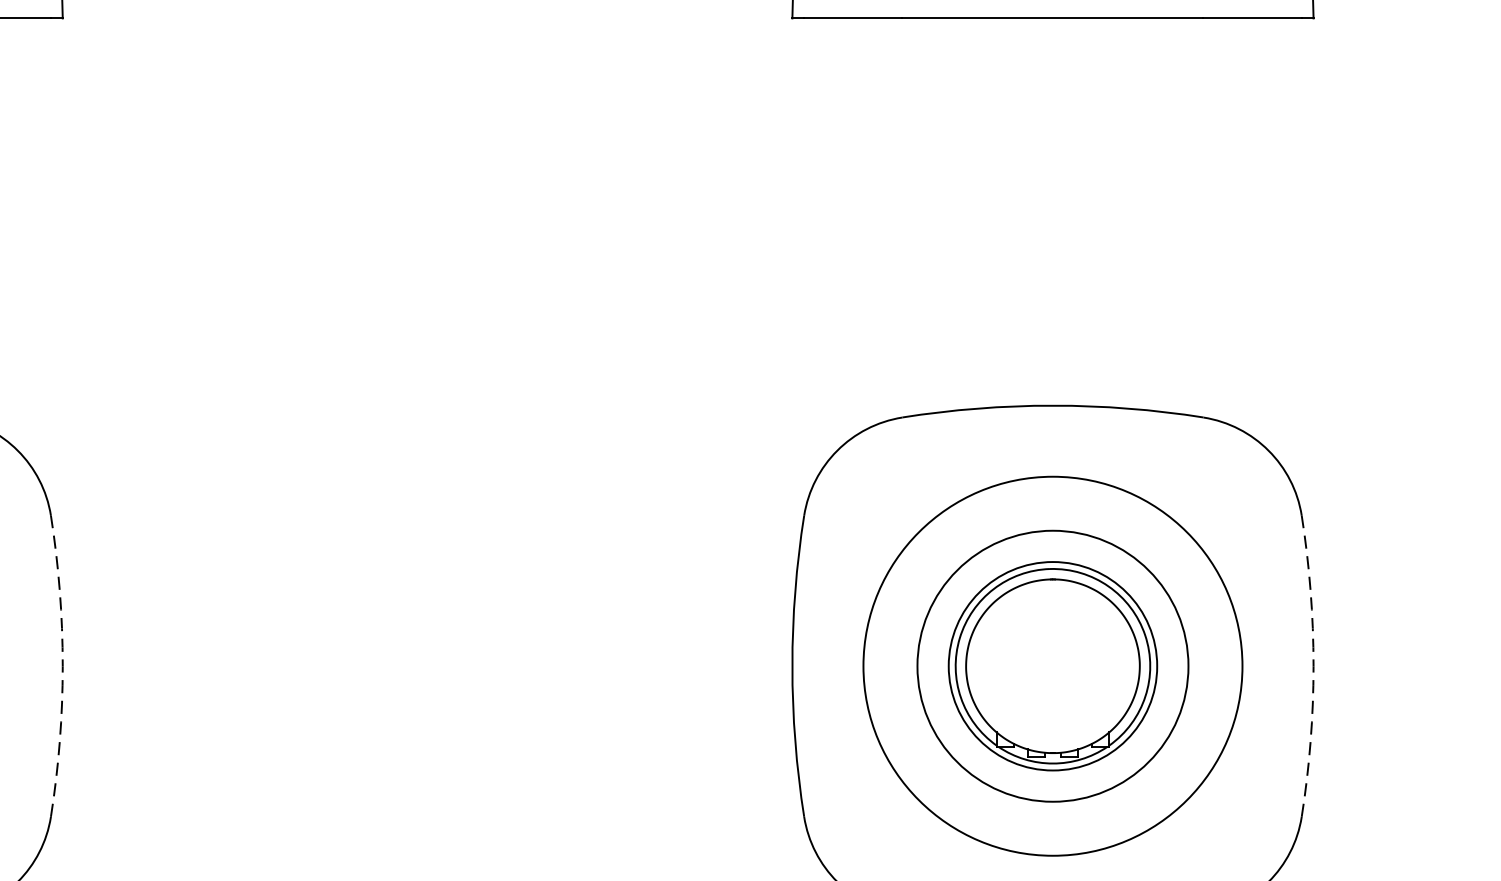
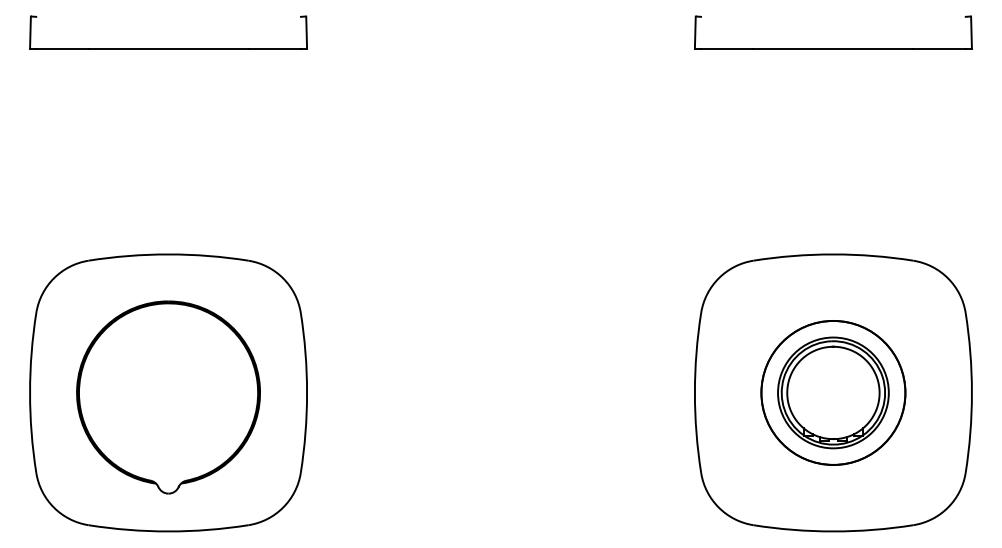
arc: (63, 665) -> (307, 392), dashed -> solid
circle: (1053, 665) -> (833, 392), size x0.71
arc: (1312, 665) -> (971, 392), dashed -> solid

